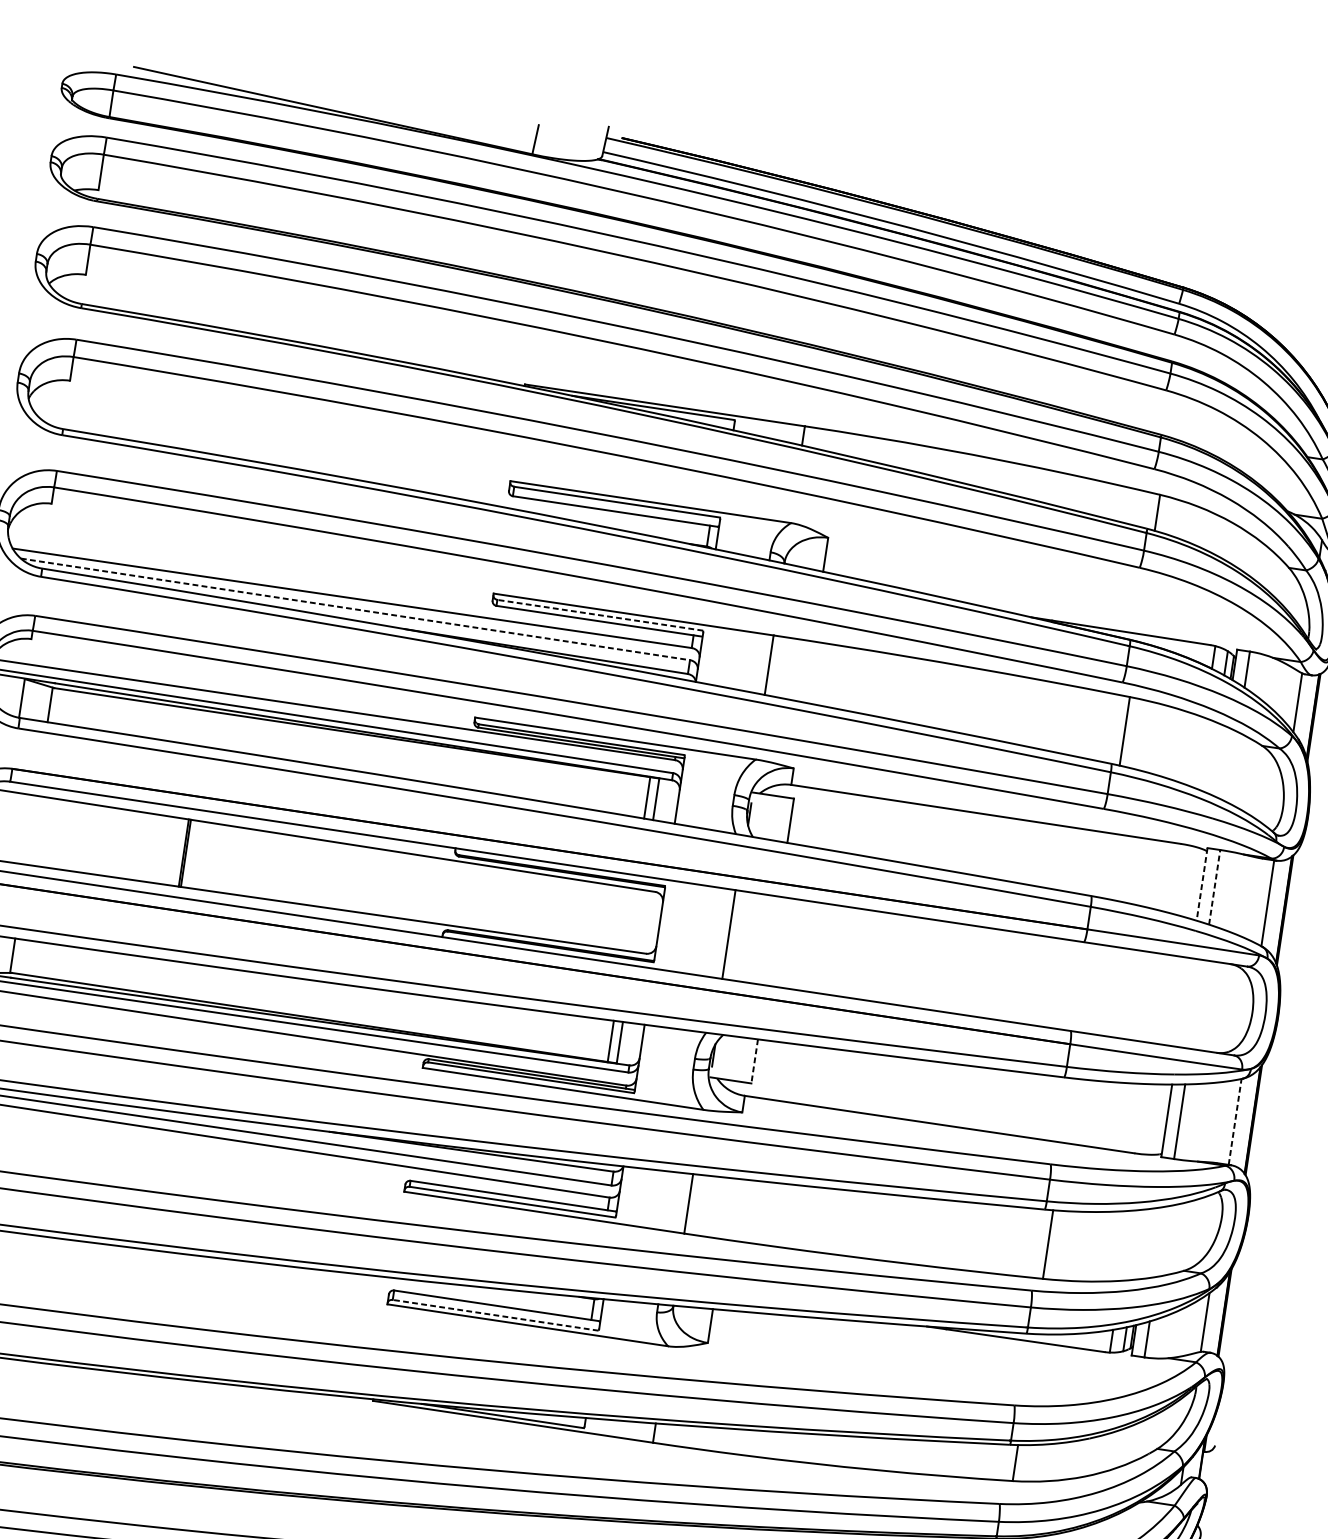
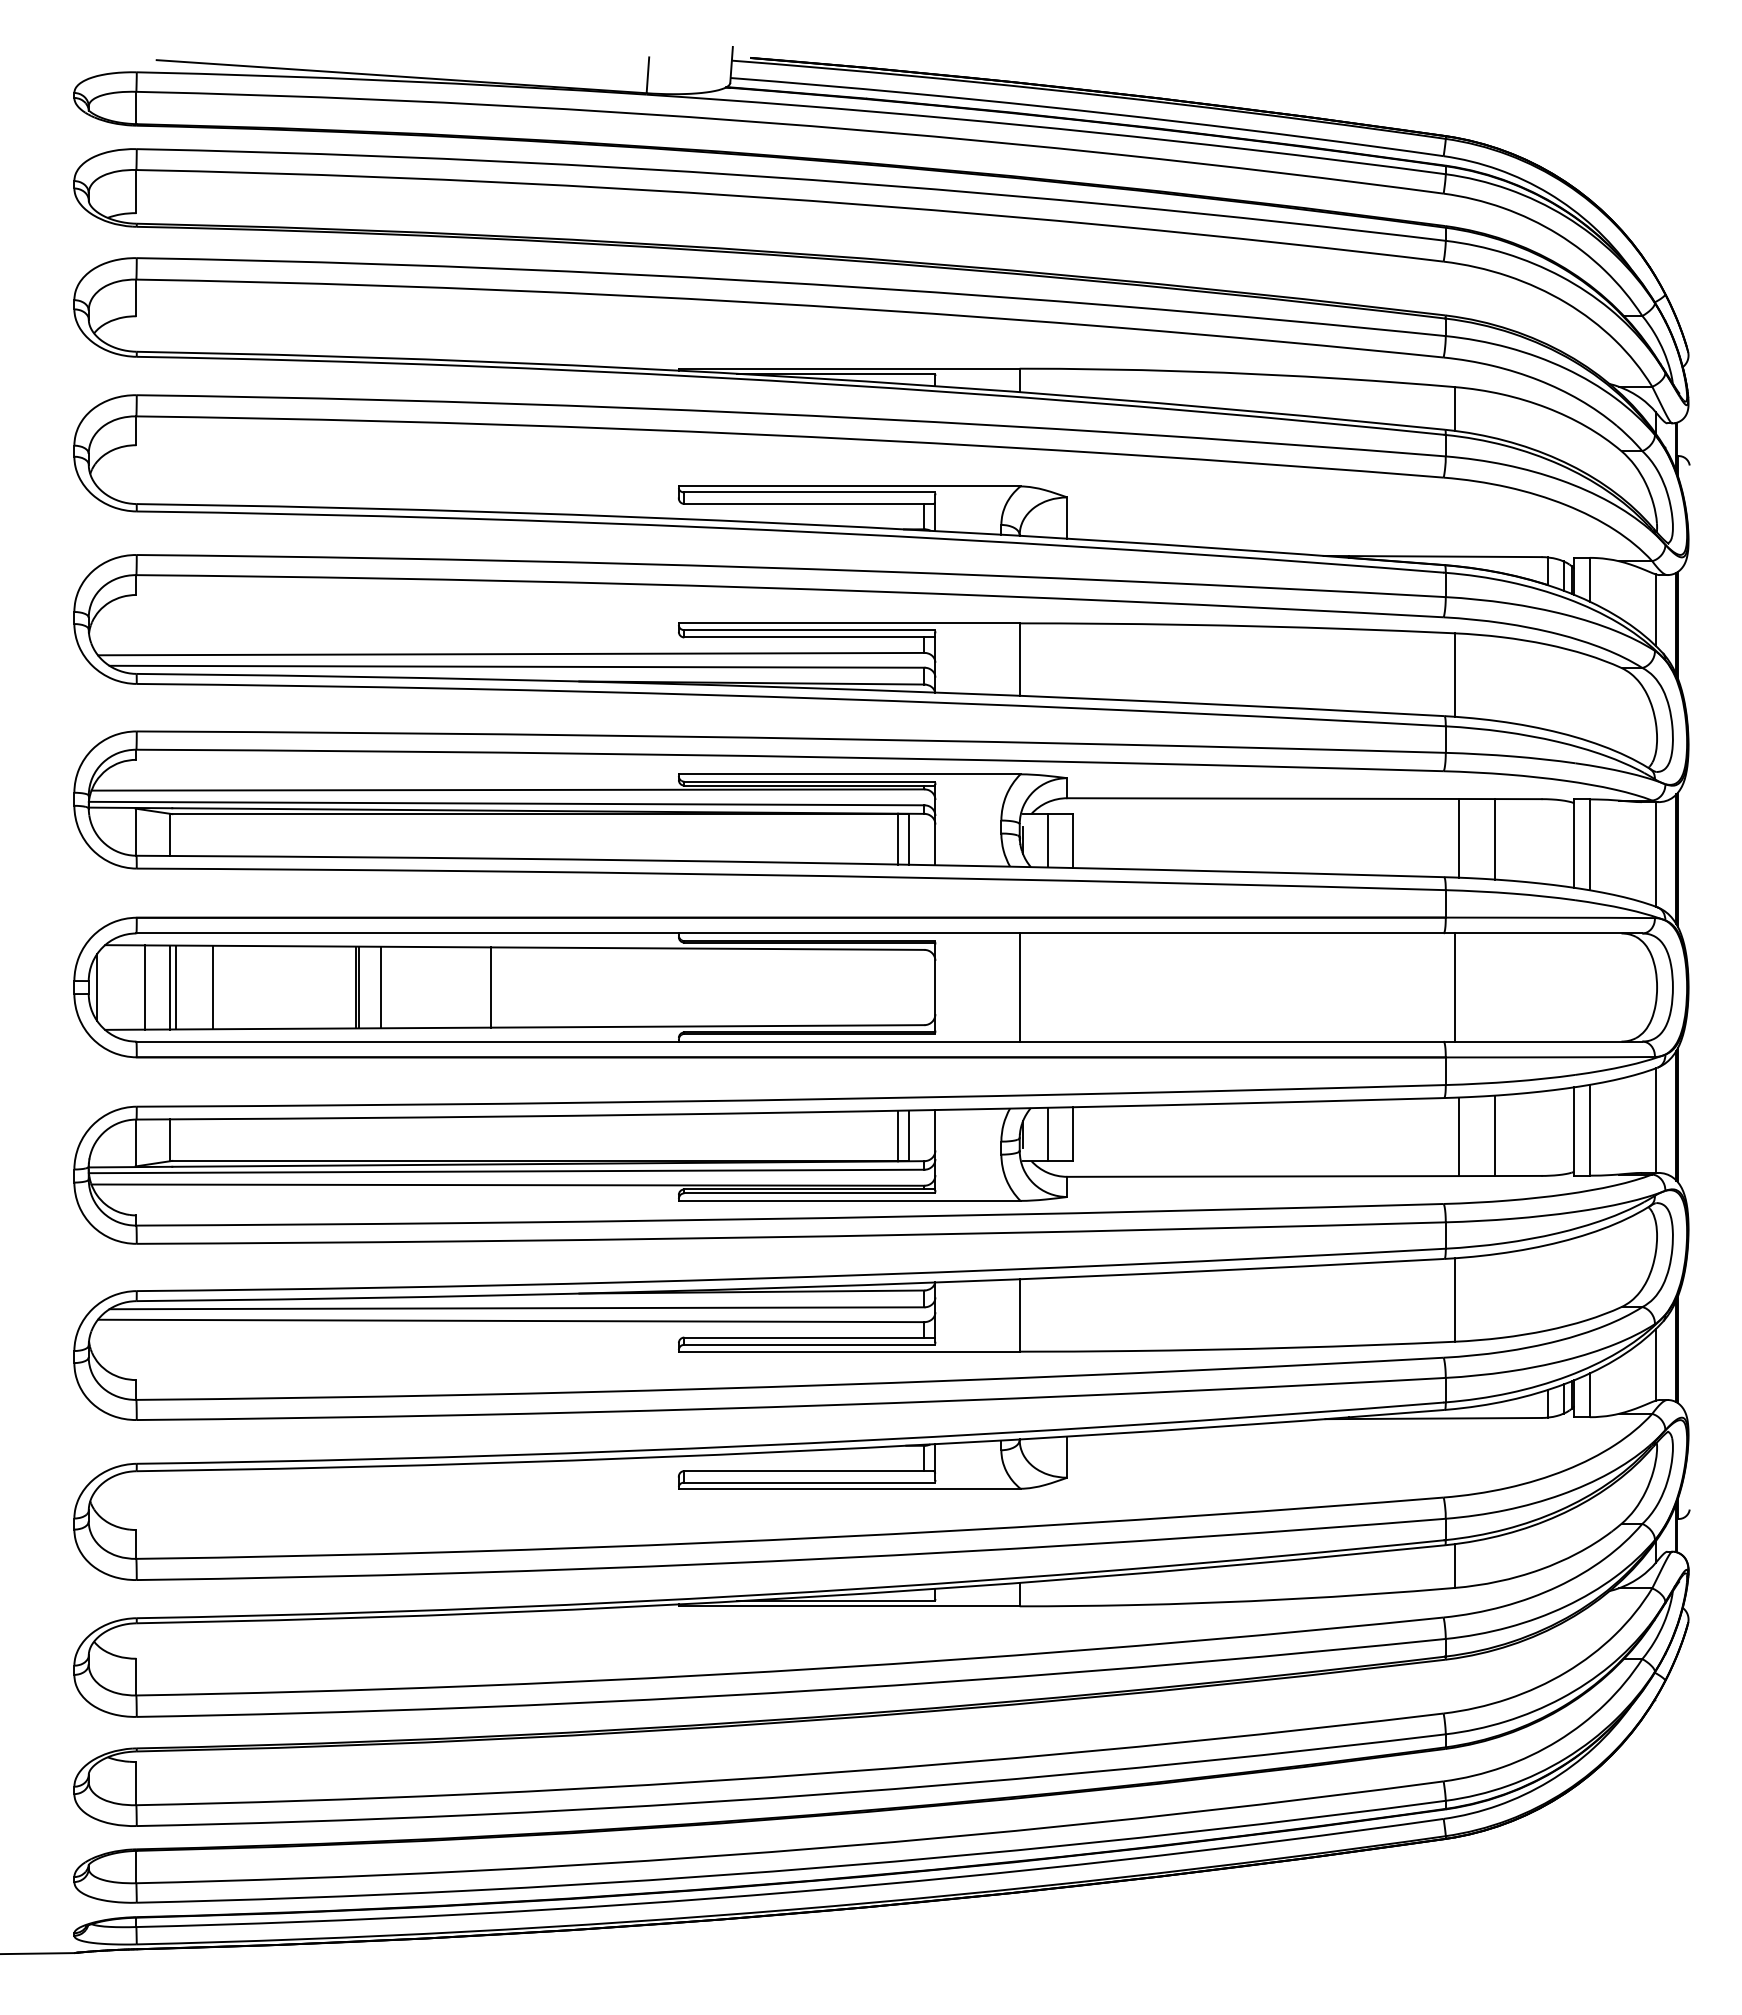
line: (355, 609) -> (517, 666), dashed -> solid
line: (600, 615) -> (809, 630), dashed -> solid
line: (770, 817) -> (1048, 840), added
line: (10, 827) -> (144, 987), added
line: (31, 830) -> (170, 987), added
line: (35, 830) -> (175, 987), added
line: (66, 835) -> (212, 987), added
line: (204, 856) -> (381, 987), added
line: (1107, 865) -> (1458, 838), added
line: (294, 869) -> (490, 987), added
line: (1137, 871) -> (1495, 839), added
line: (1202, 885) -> (1574, 844), dashed -> solid
line: (1214, 886) -> (1589, 844), dashed -> solid
line: (1086, 987) -> (1454, 987), added
line: (734, 1057) -> (1048, 1133), added
line: (754, 1061) -> (1072, 1134), dashed -> solid
line: (1071, 1110) -> (1458, 1136), added
line: (1101, 1114) -> (1495, 1135), added
line: (1234, 1121) -> (1655, 1120), dashed -> solid
line: (495, 1315) -> (809, 1482), dashed -> solid

